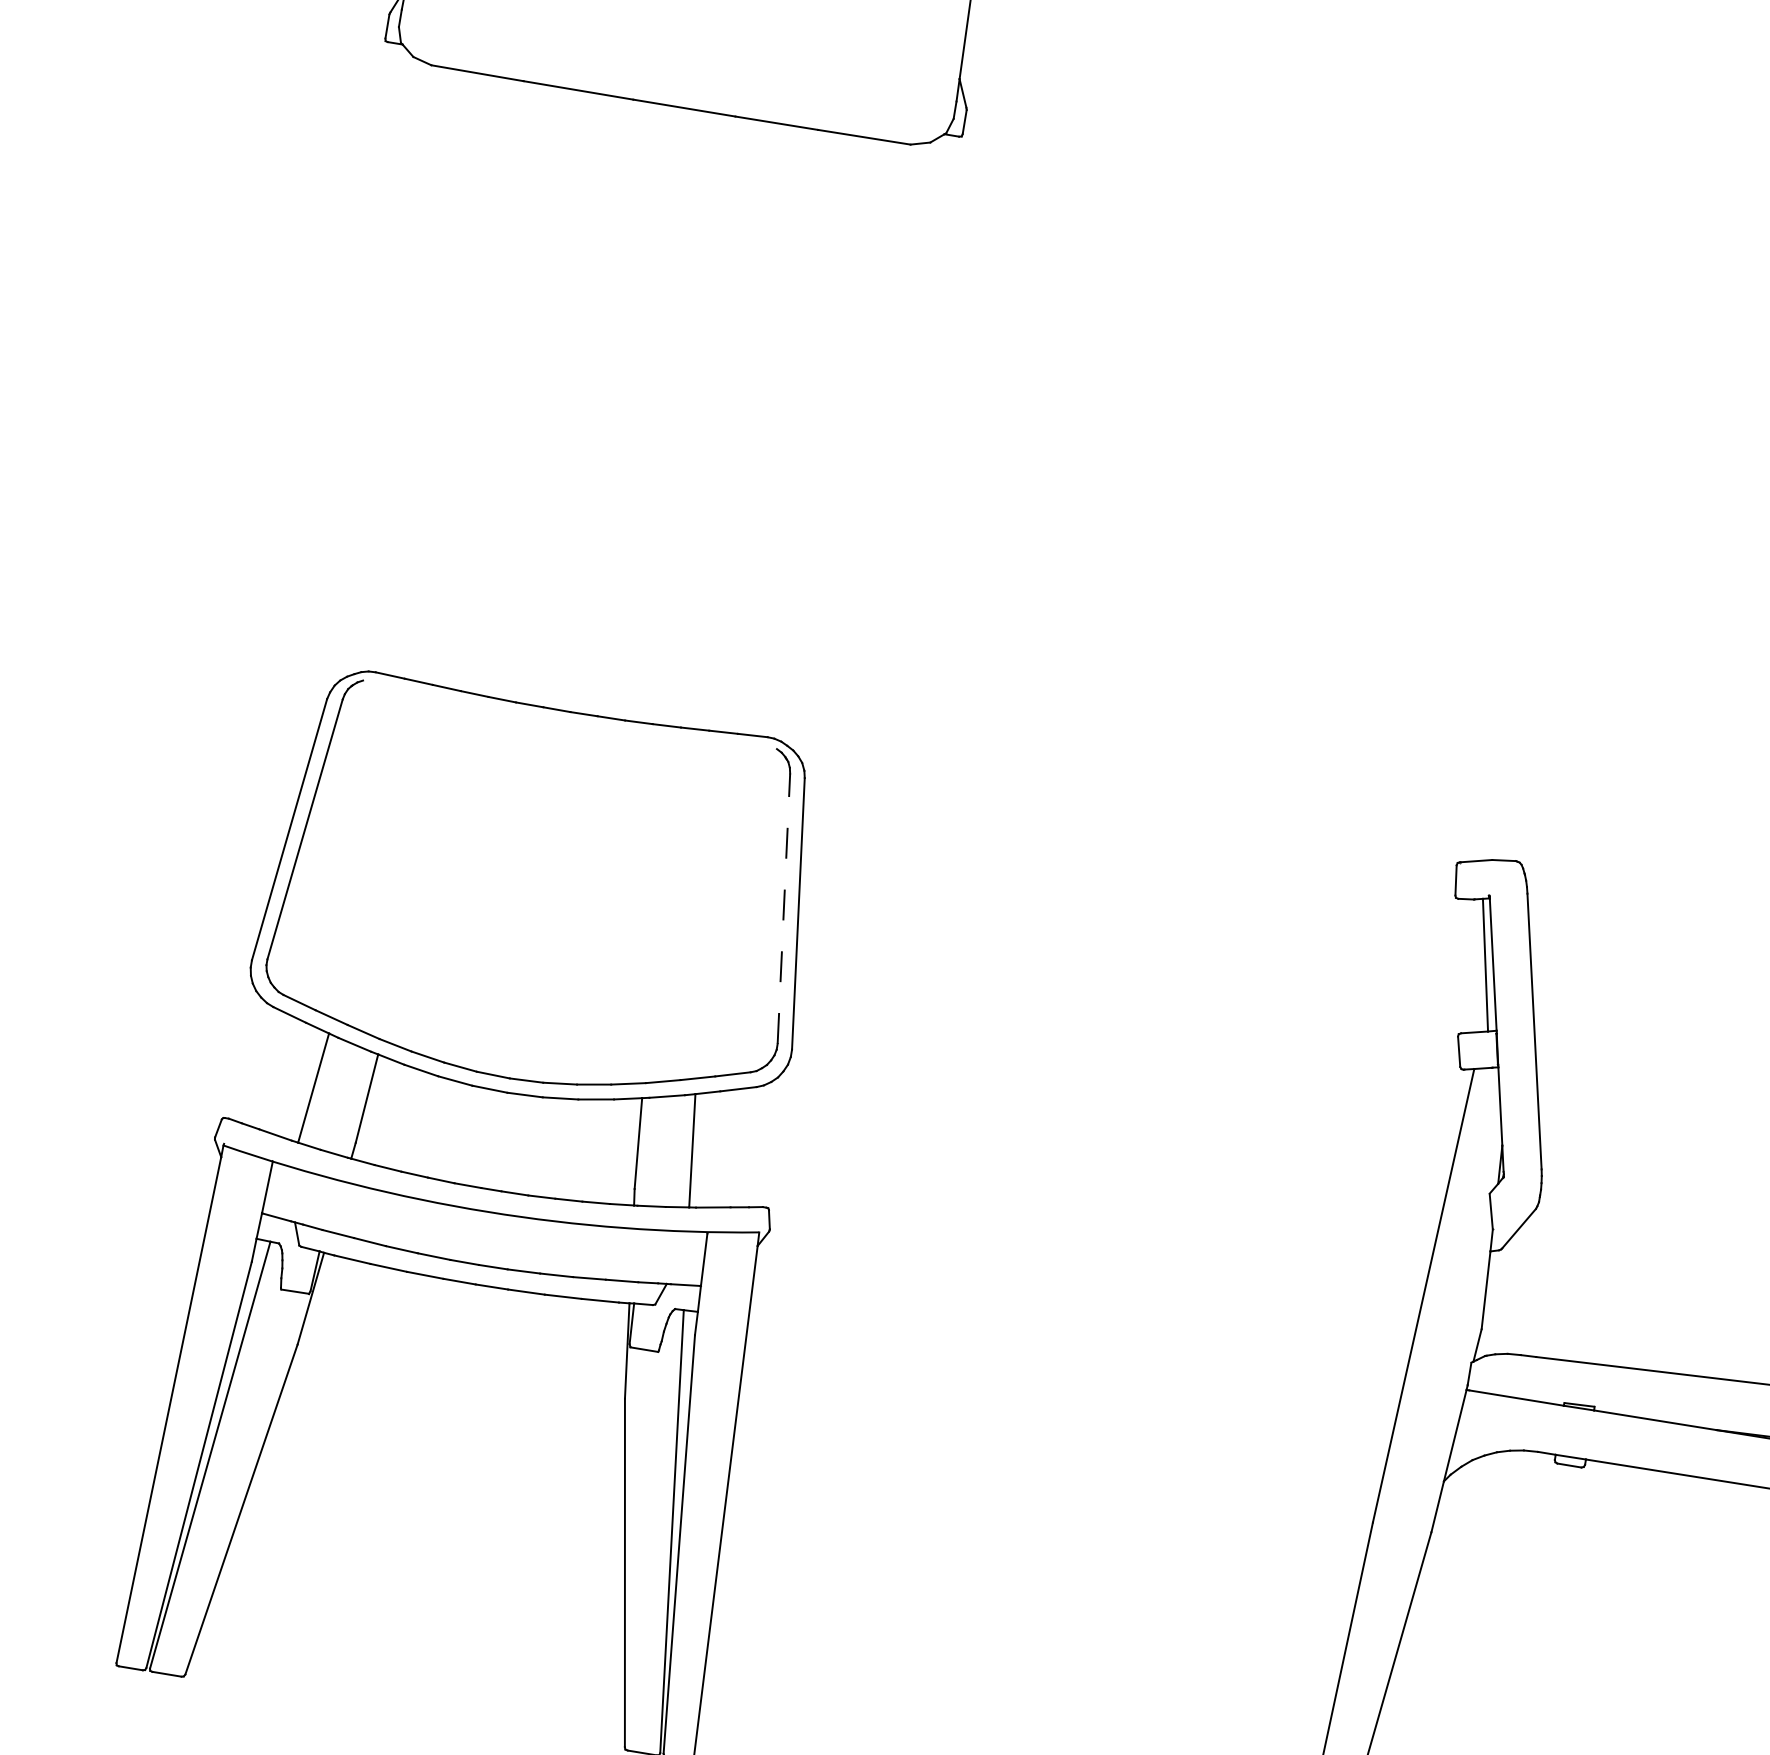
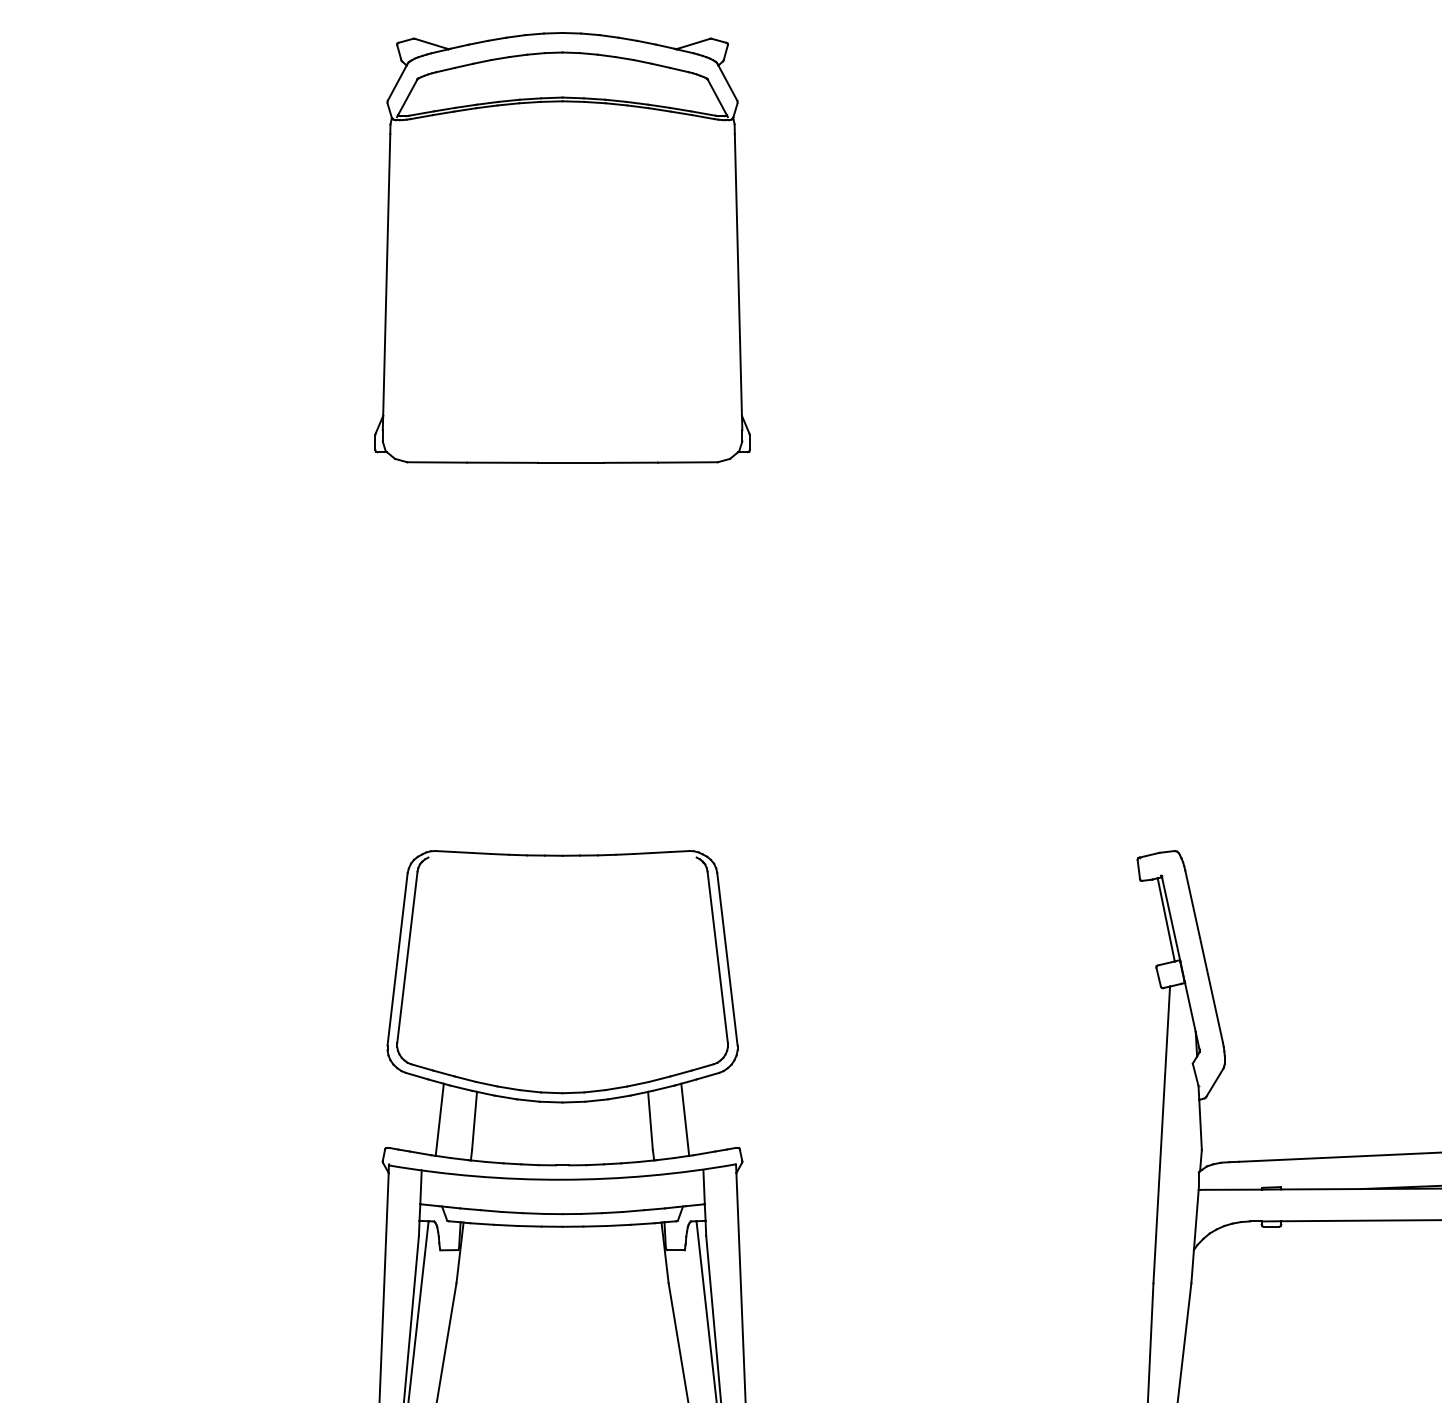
line: (783, 908) -> (717, 957), dashed -> solid

